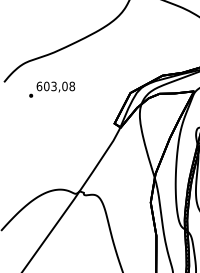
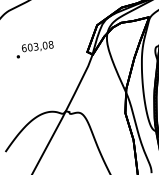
text: (52, 89) -> (35, 49), moved

